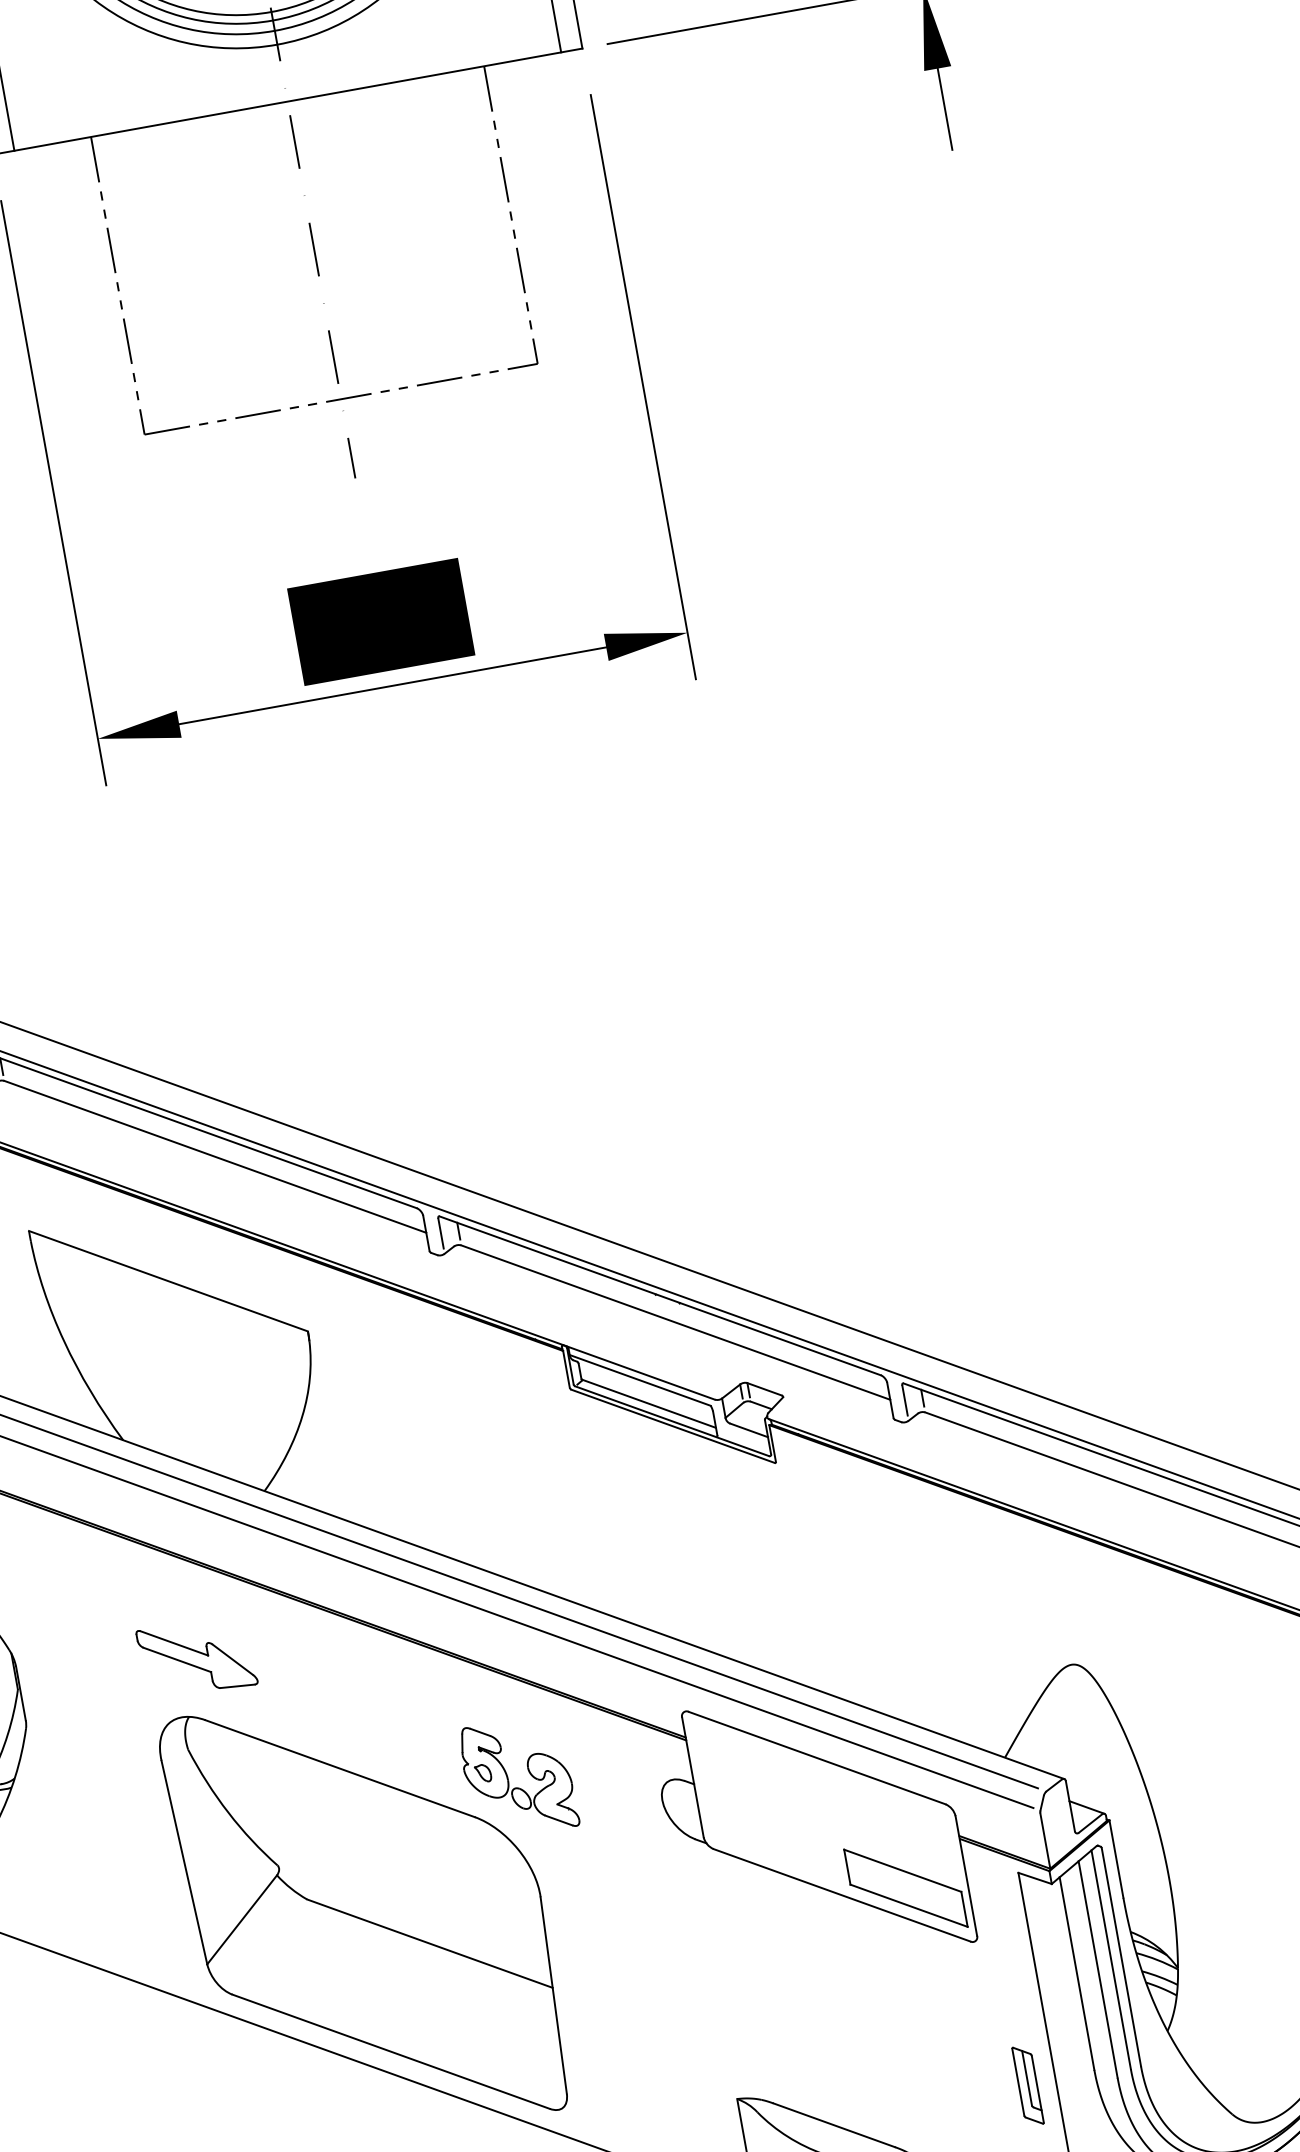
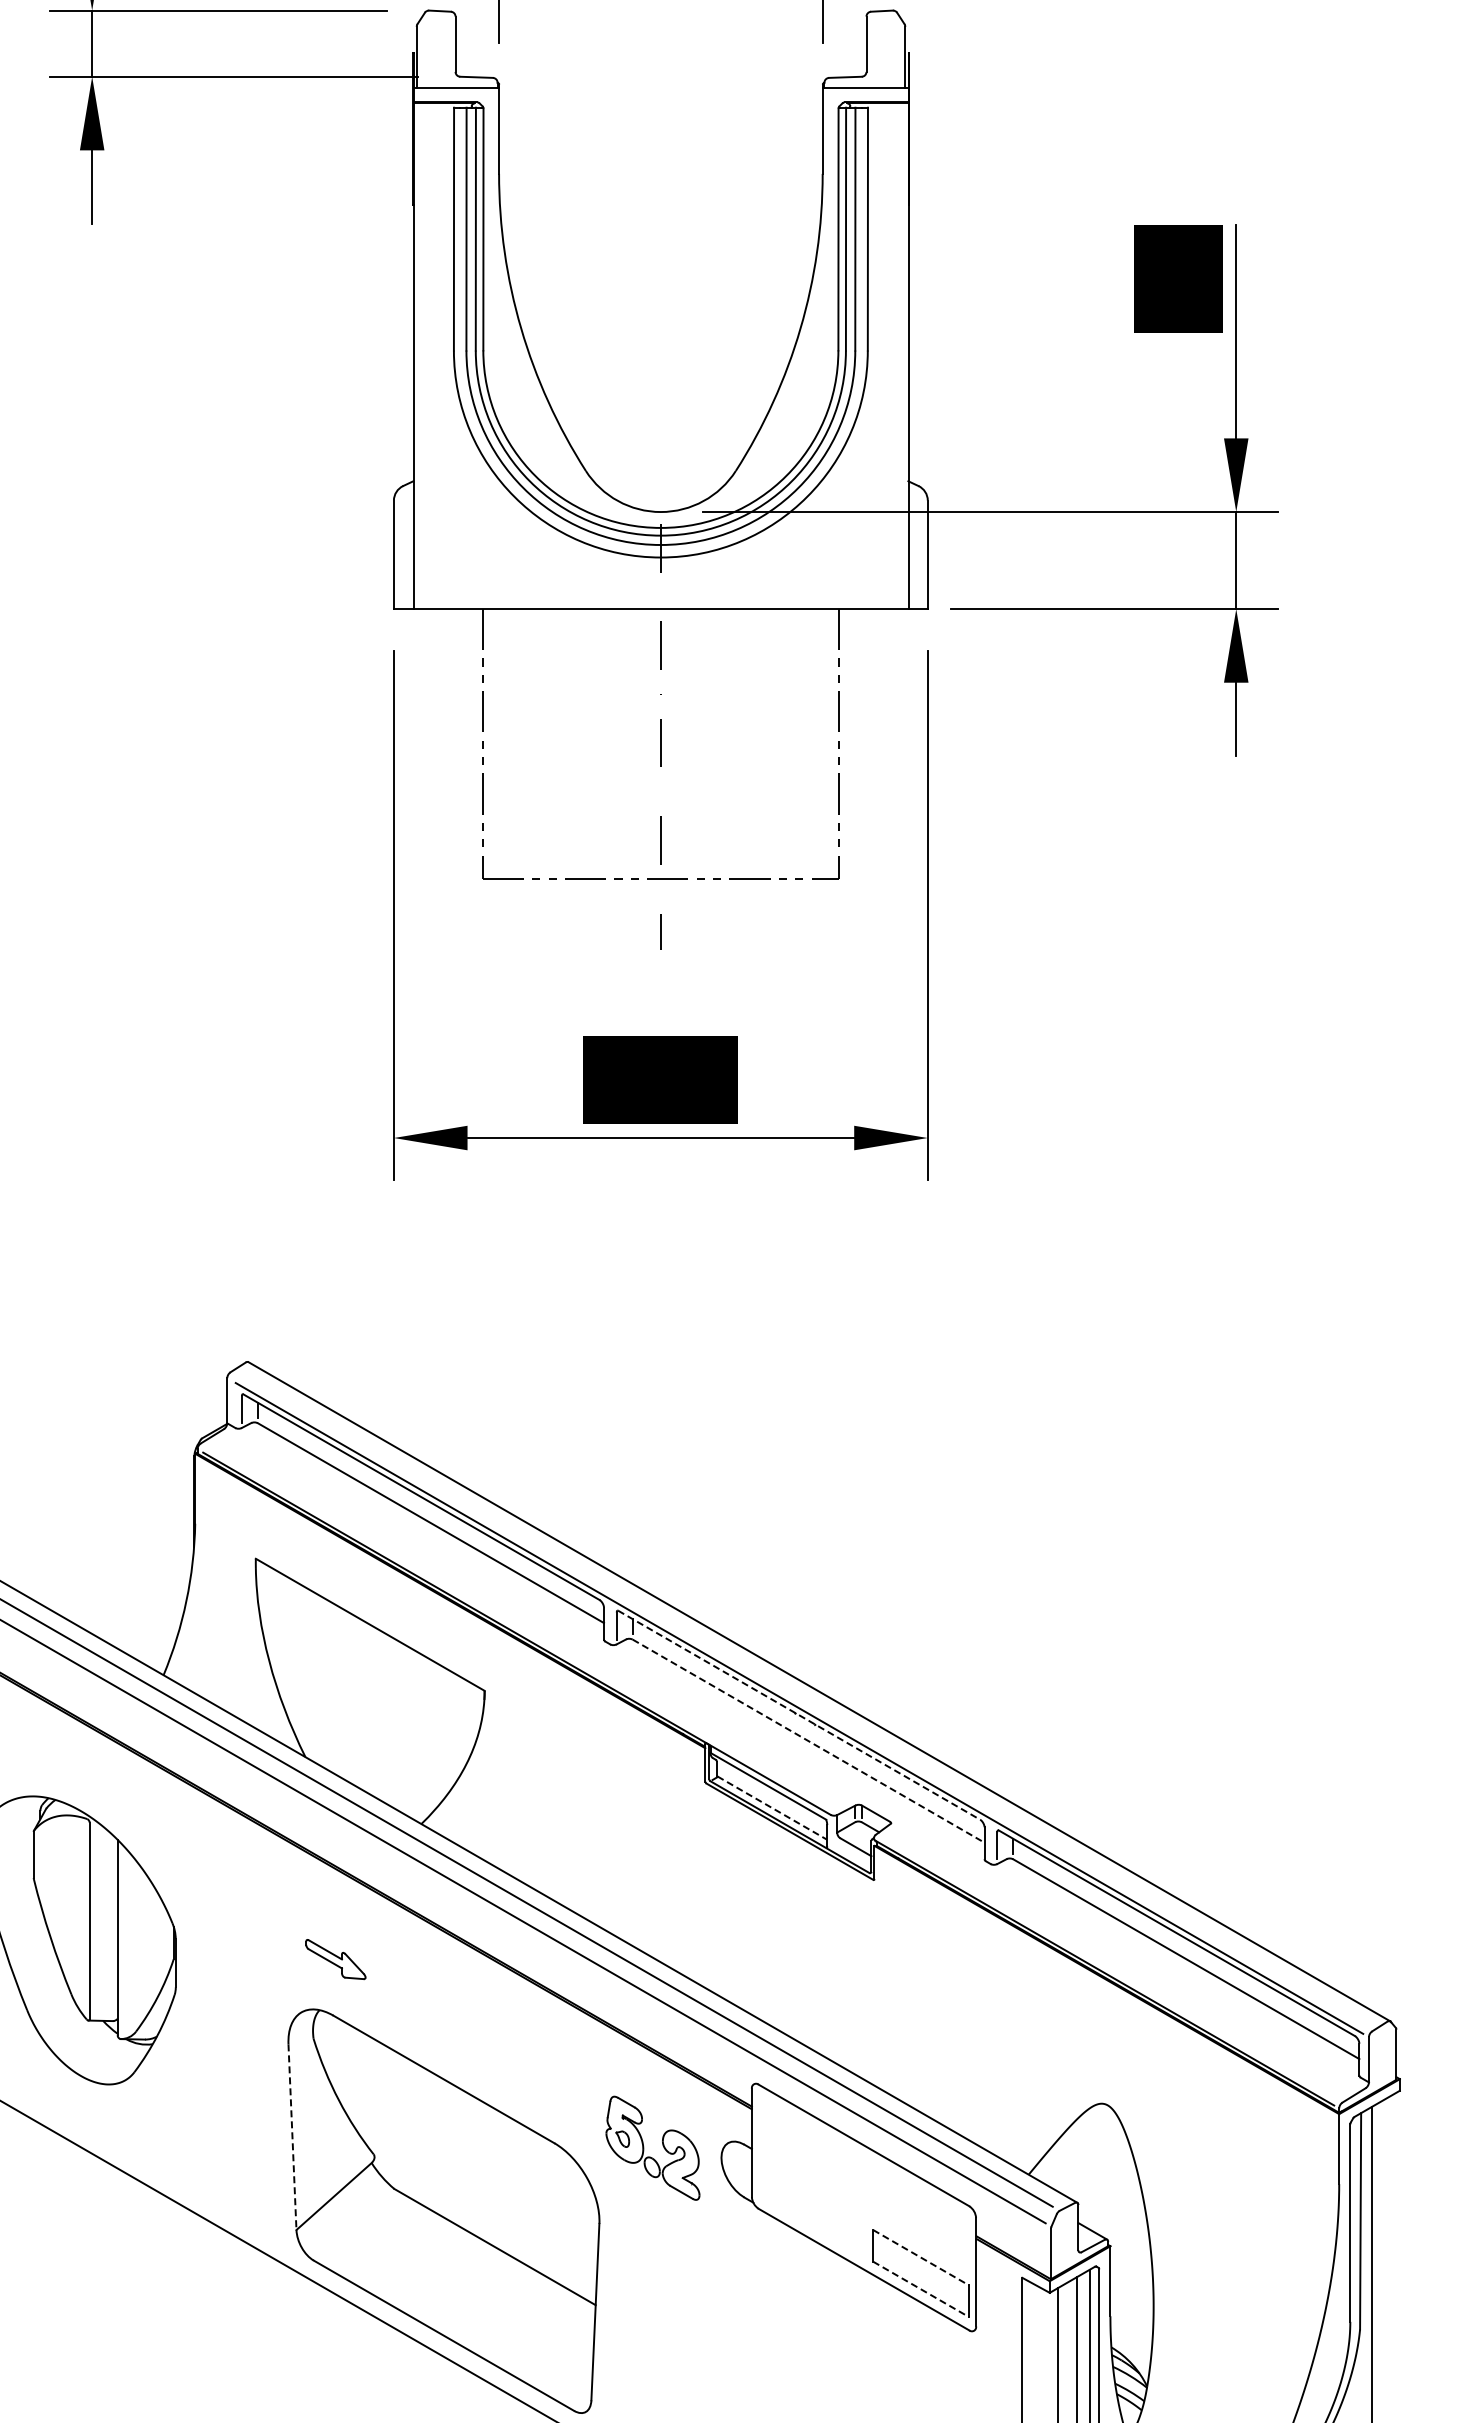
line: (660, 1296) -> (799, 1715), solid -> dashed
line: (676, 1322) -> (809, 1741), solid -> dashed
line: (649, 1404) -> (772, 1808), solid -> dashed
part: (196, 1657) -> (335, 1959), size x0.6
part: (509, 1778) -> (644, 2147), moved
line: (184, 1862) -> (292, 2137), solid -> dashed
line: (903, 1870) -> (921, 2257), solid -> dashed
line: (909, 1905) -> (921, 2289), solid -> dashed

